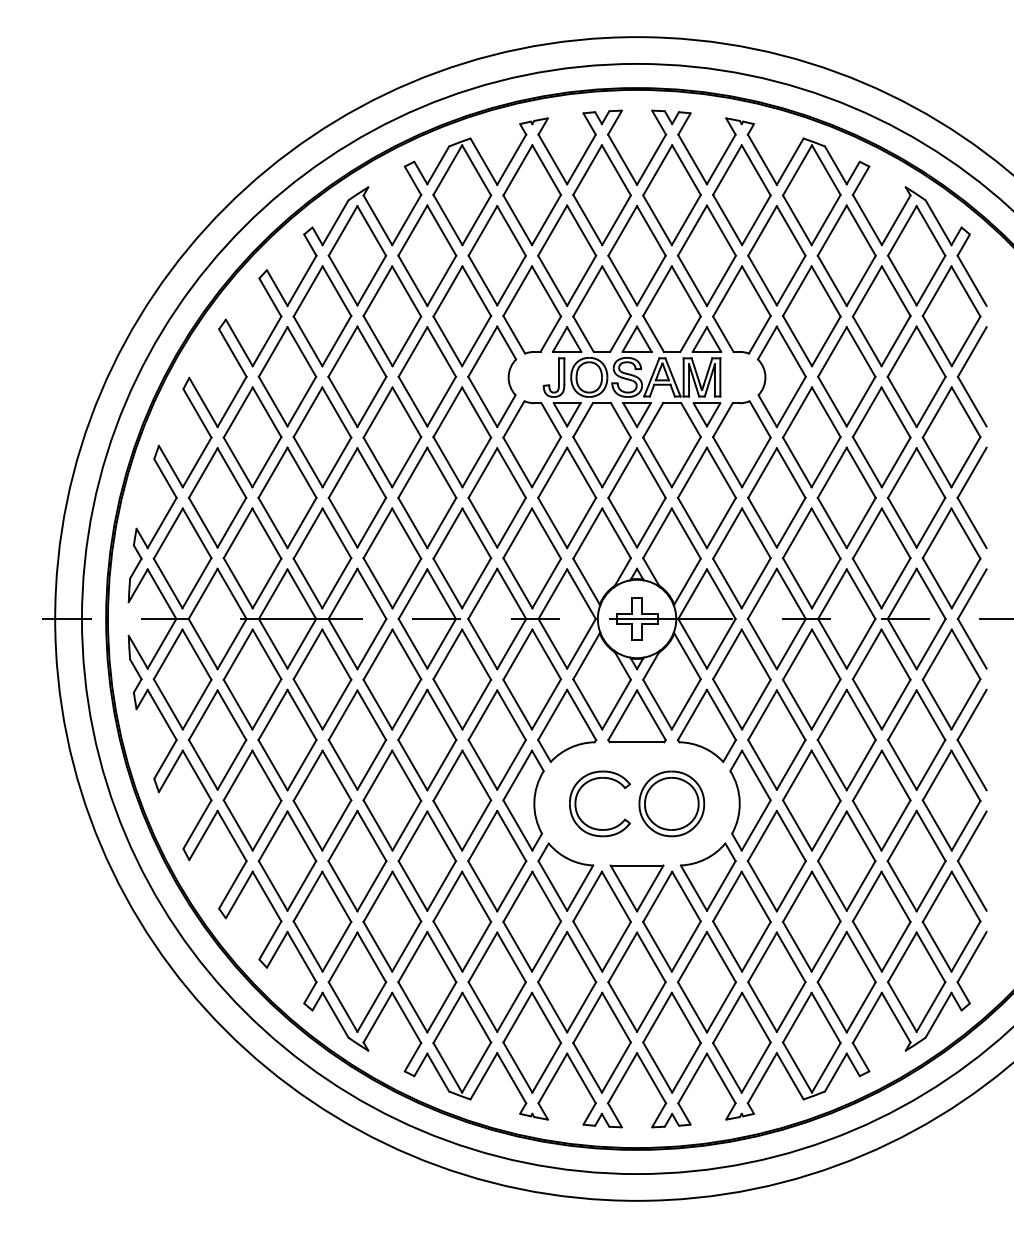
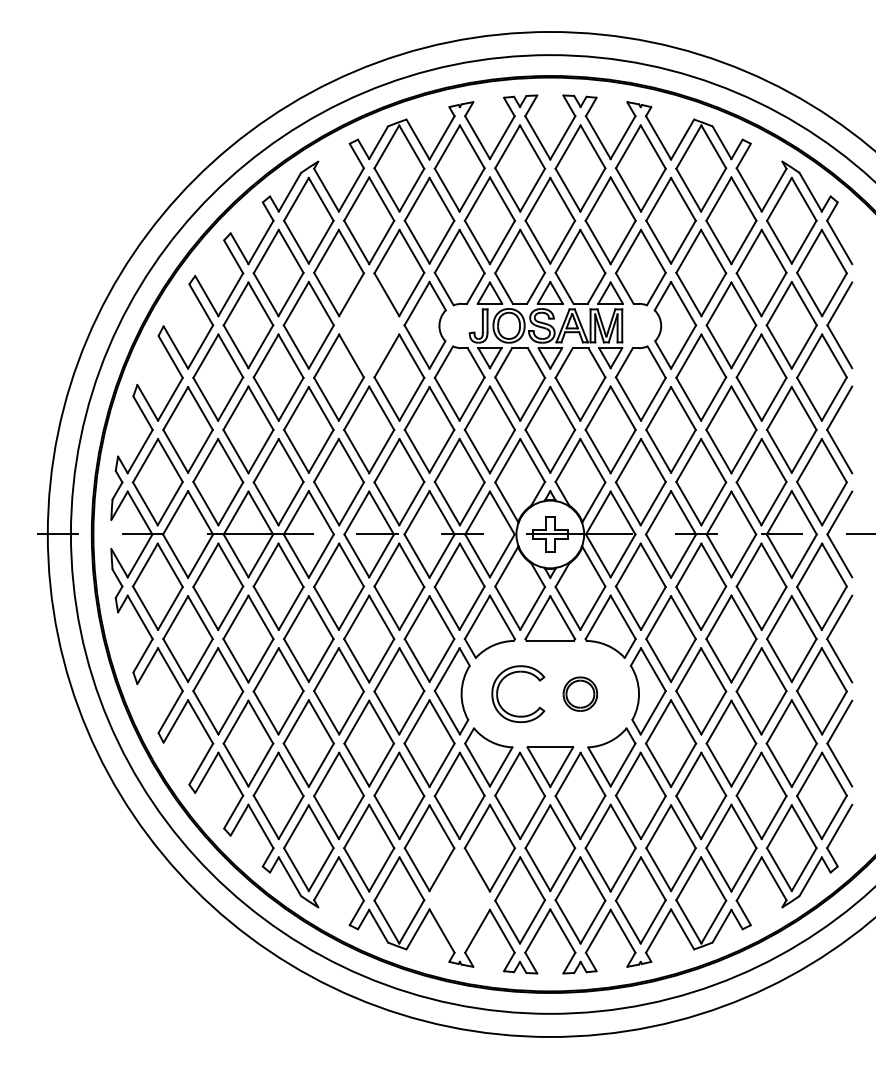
part: (427, 376) -> (369, 325), removed
part: (671, 803) -> (580, 693), size x0.6
part: (532, 1042) -> (460, 900), removed

